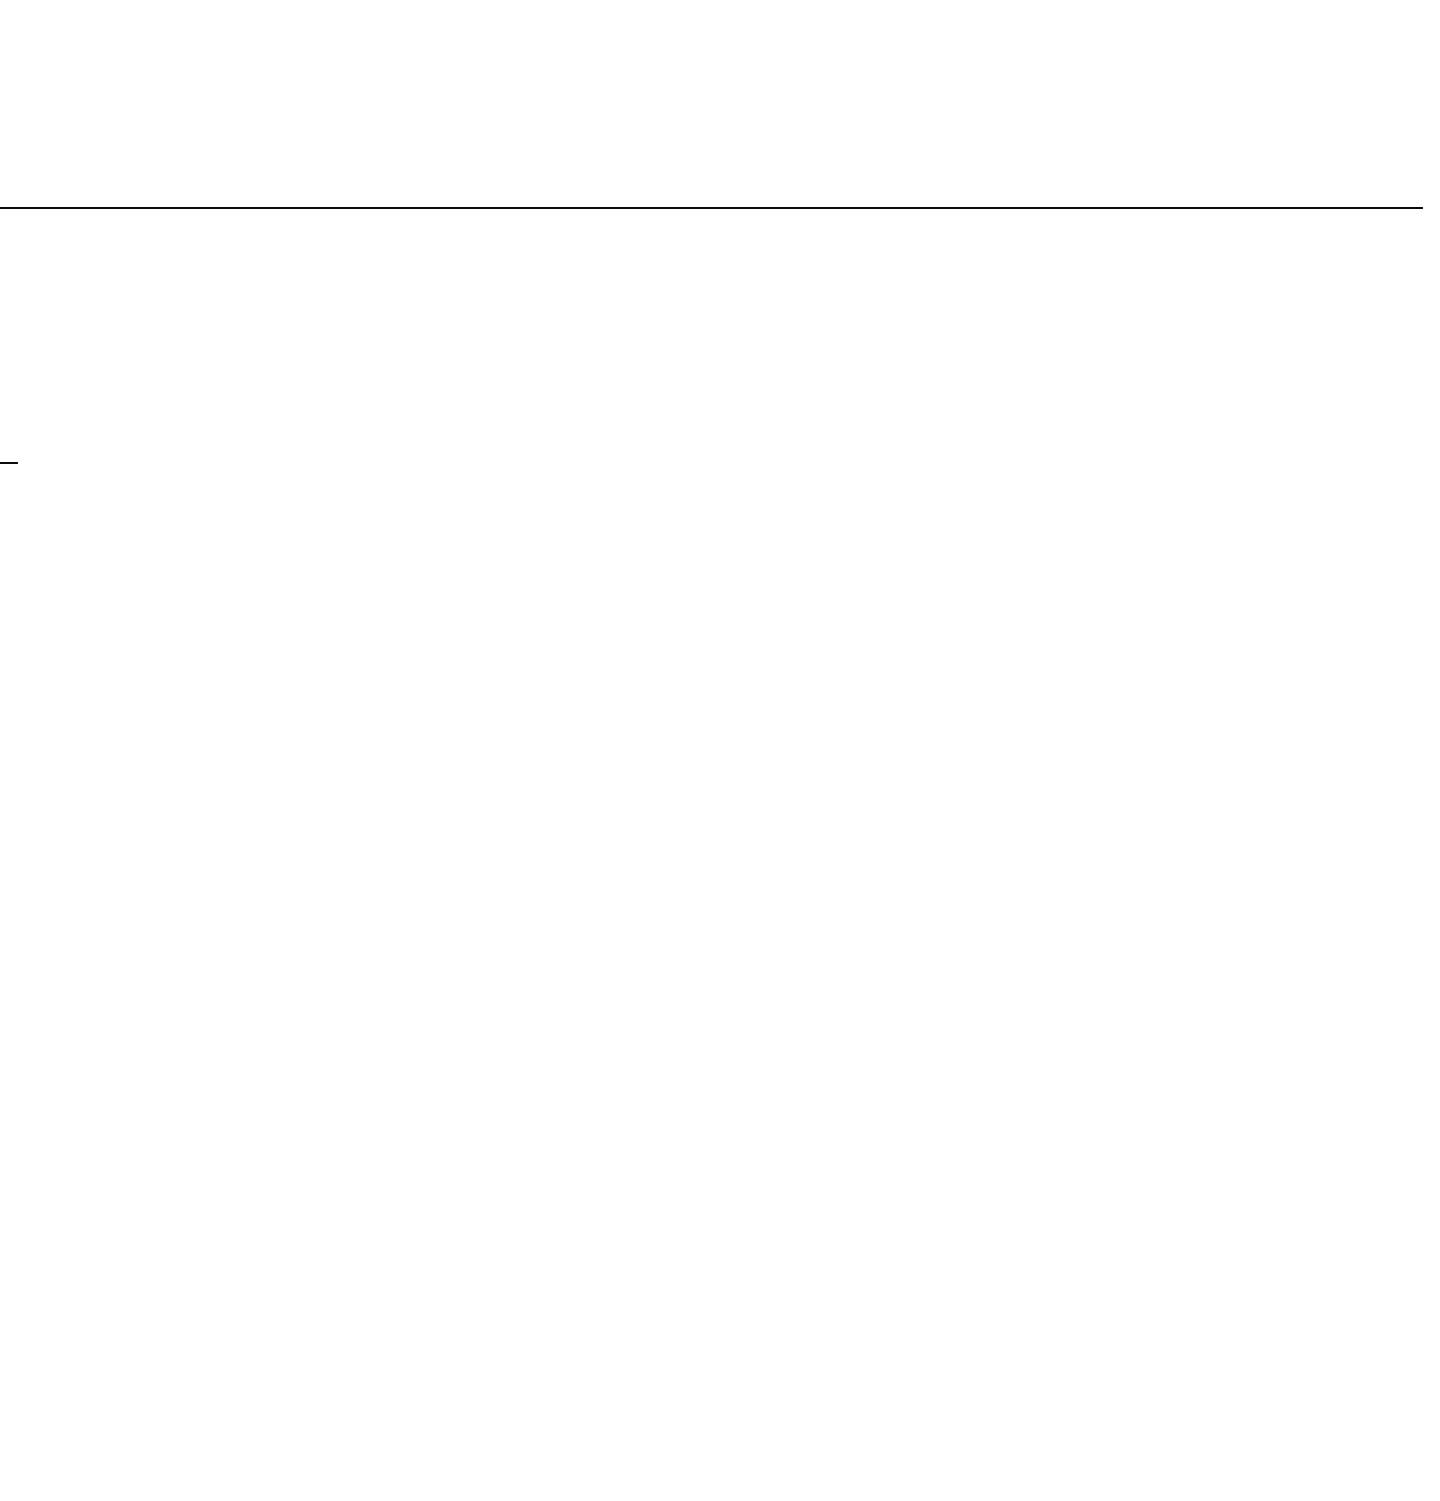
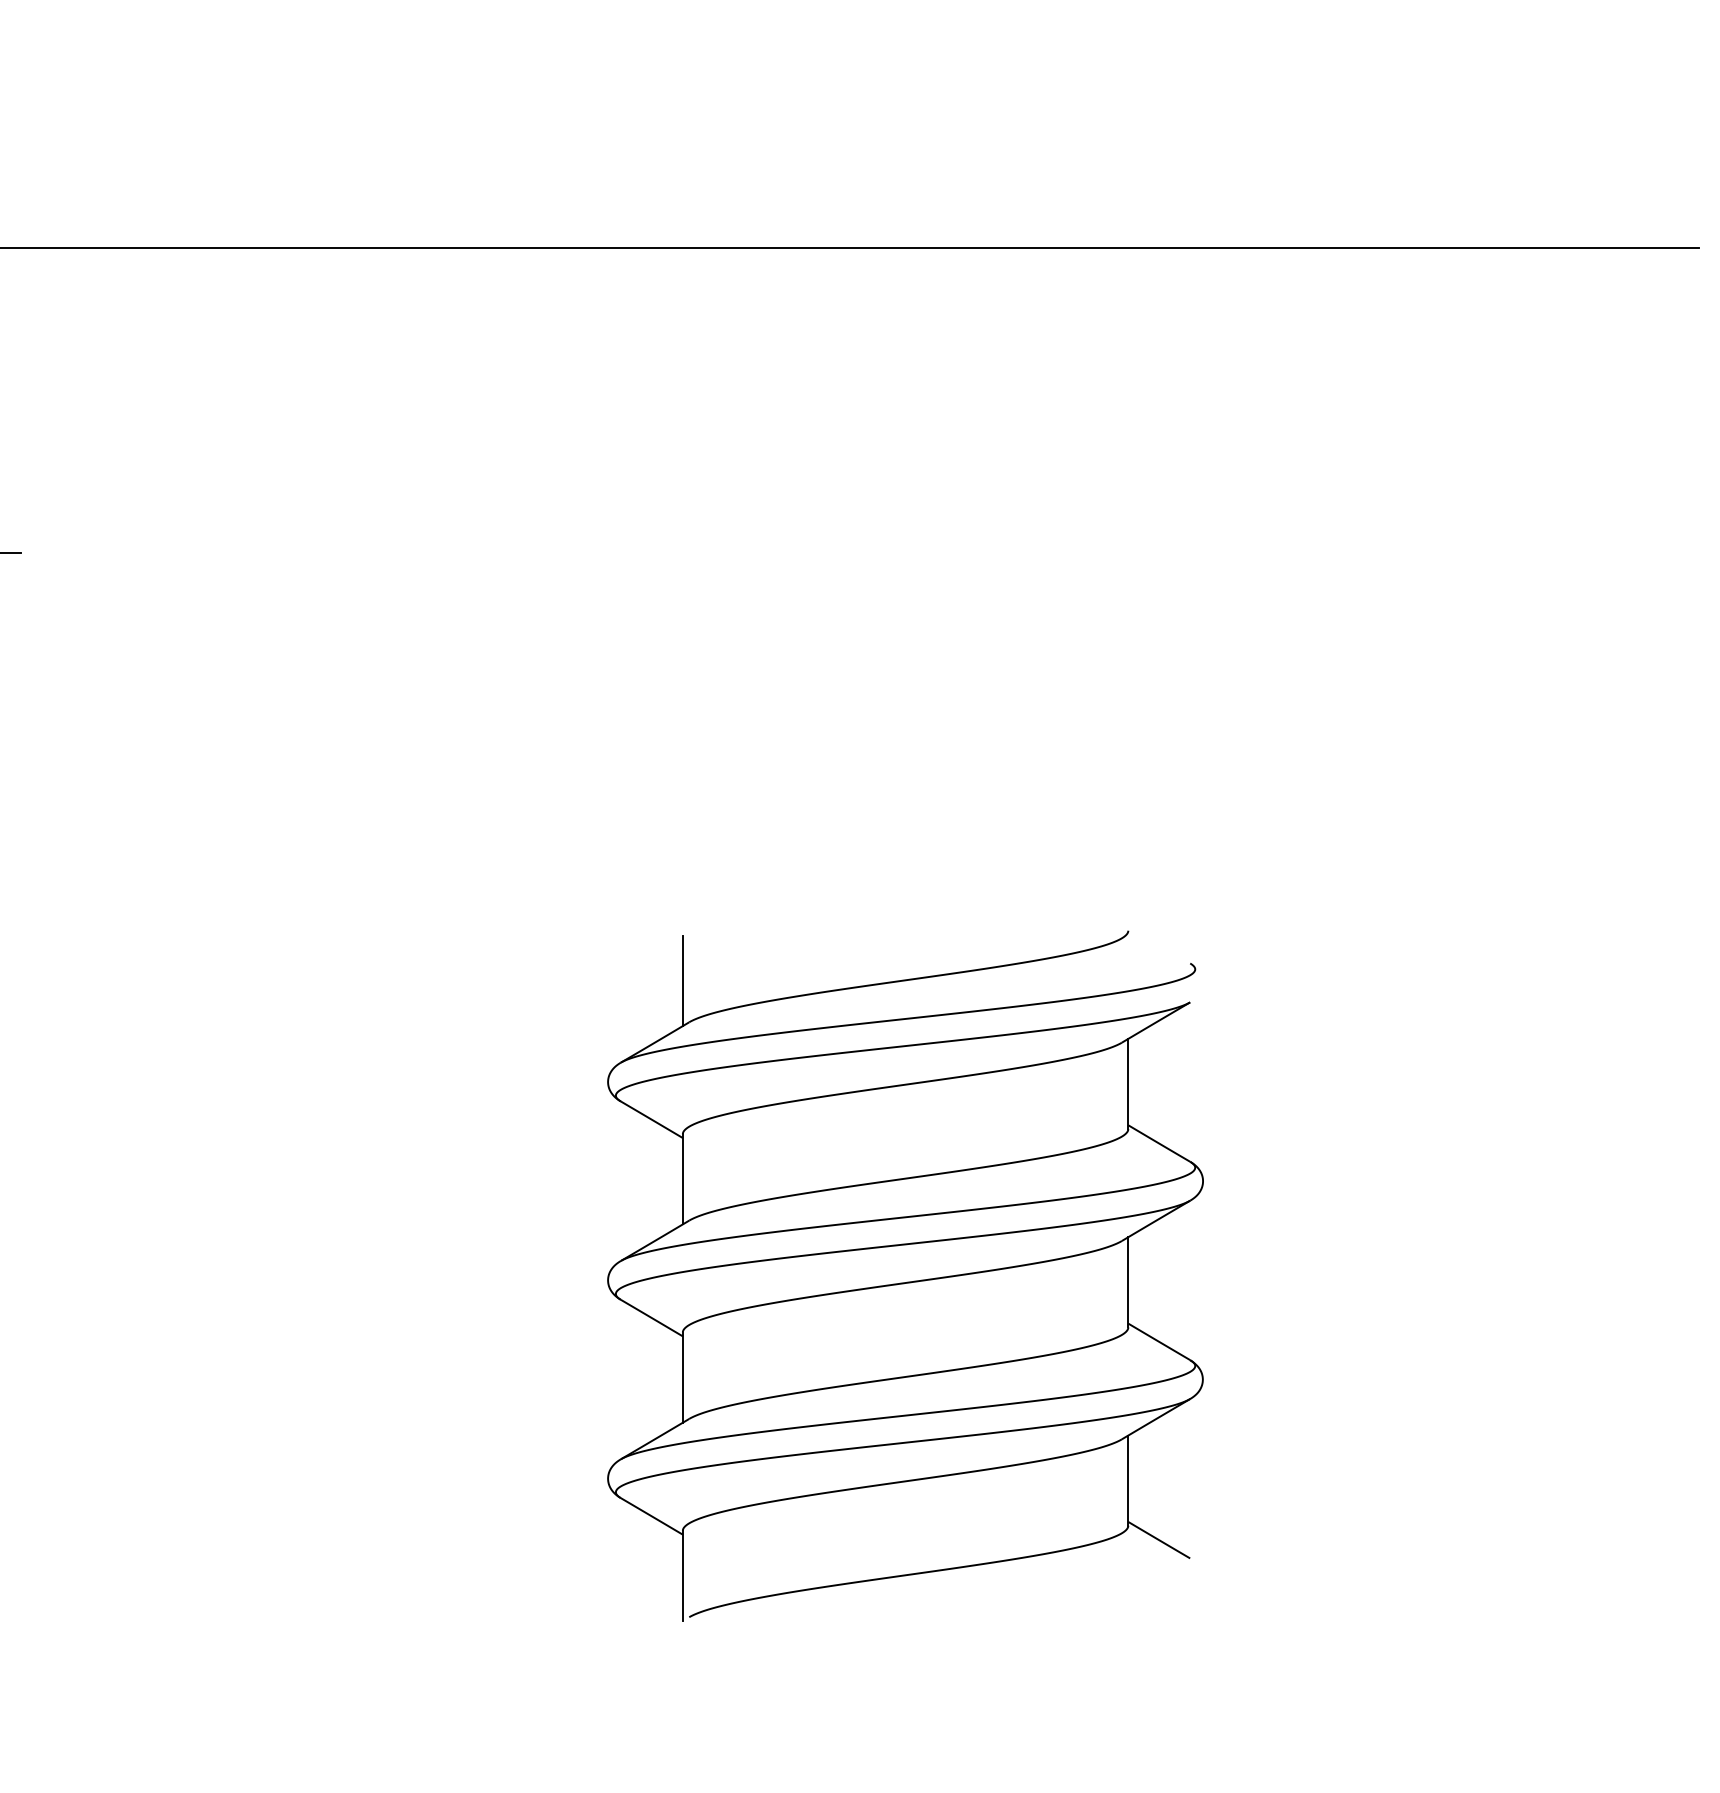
part: (758, 1067) -> (905, 1275), added

